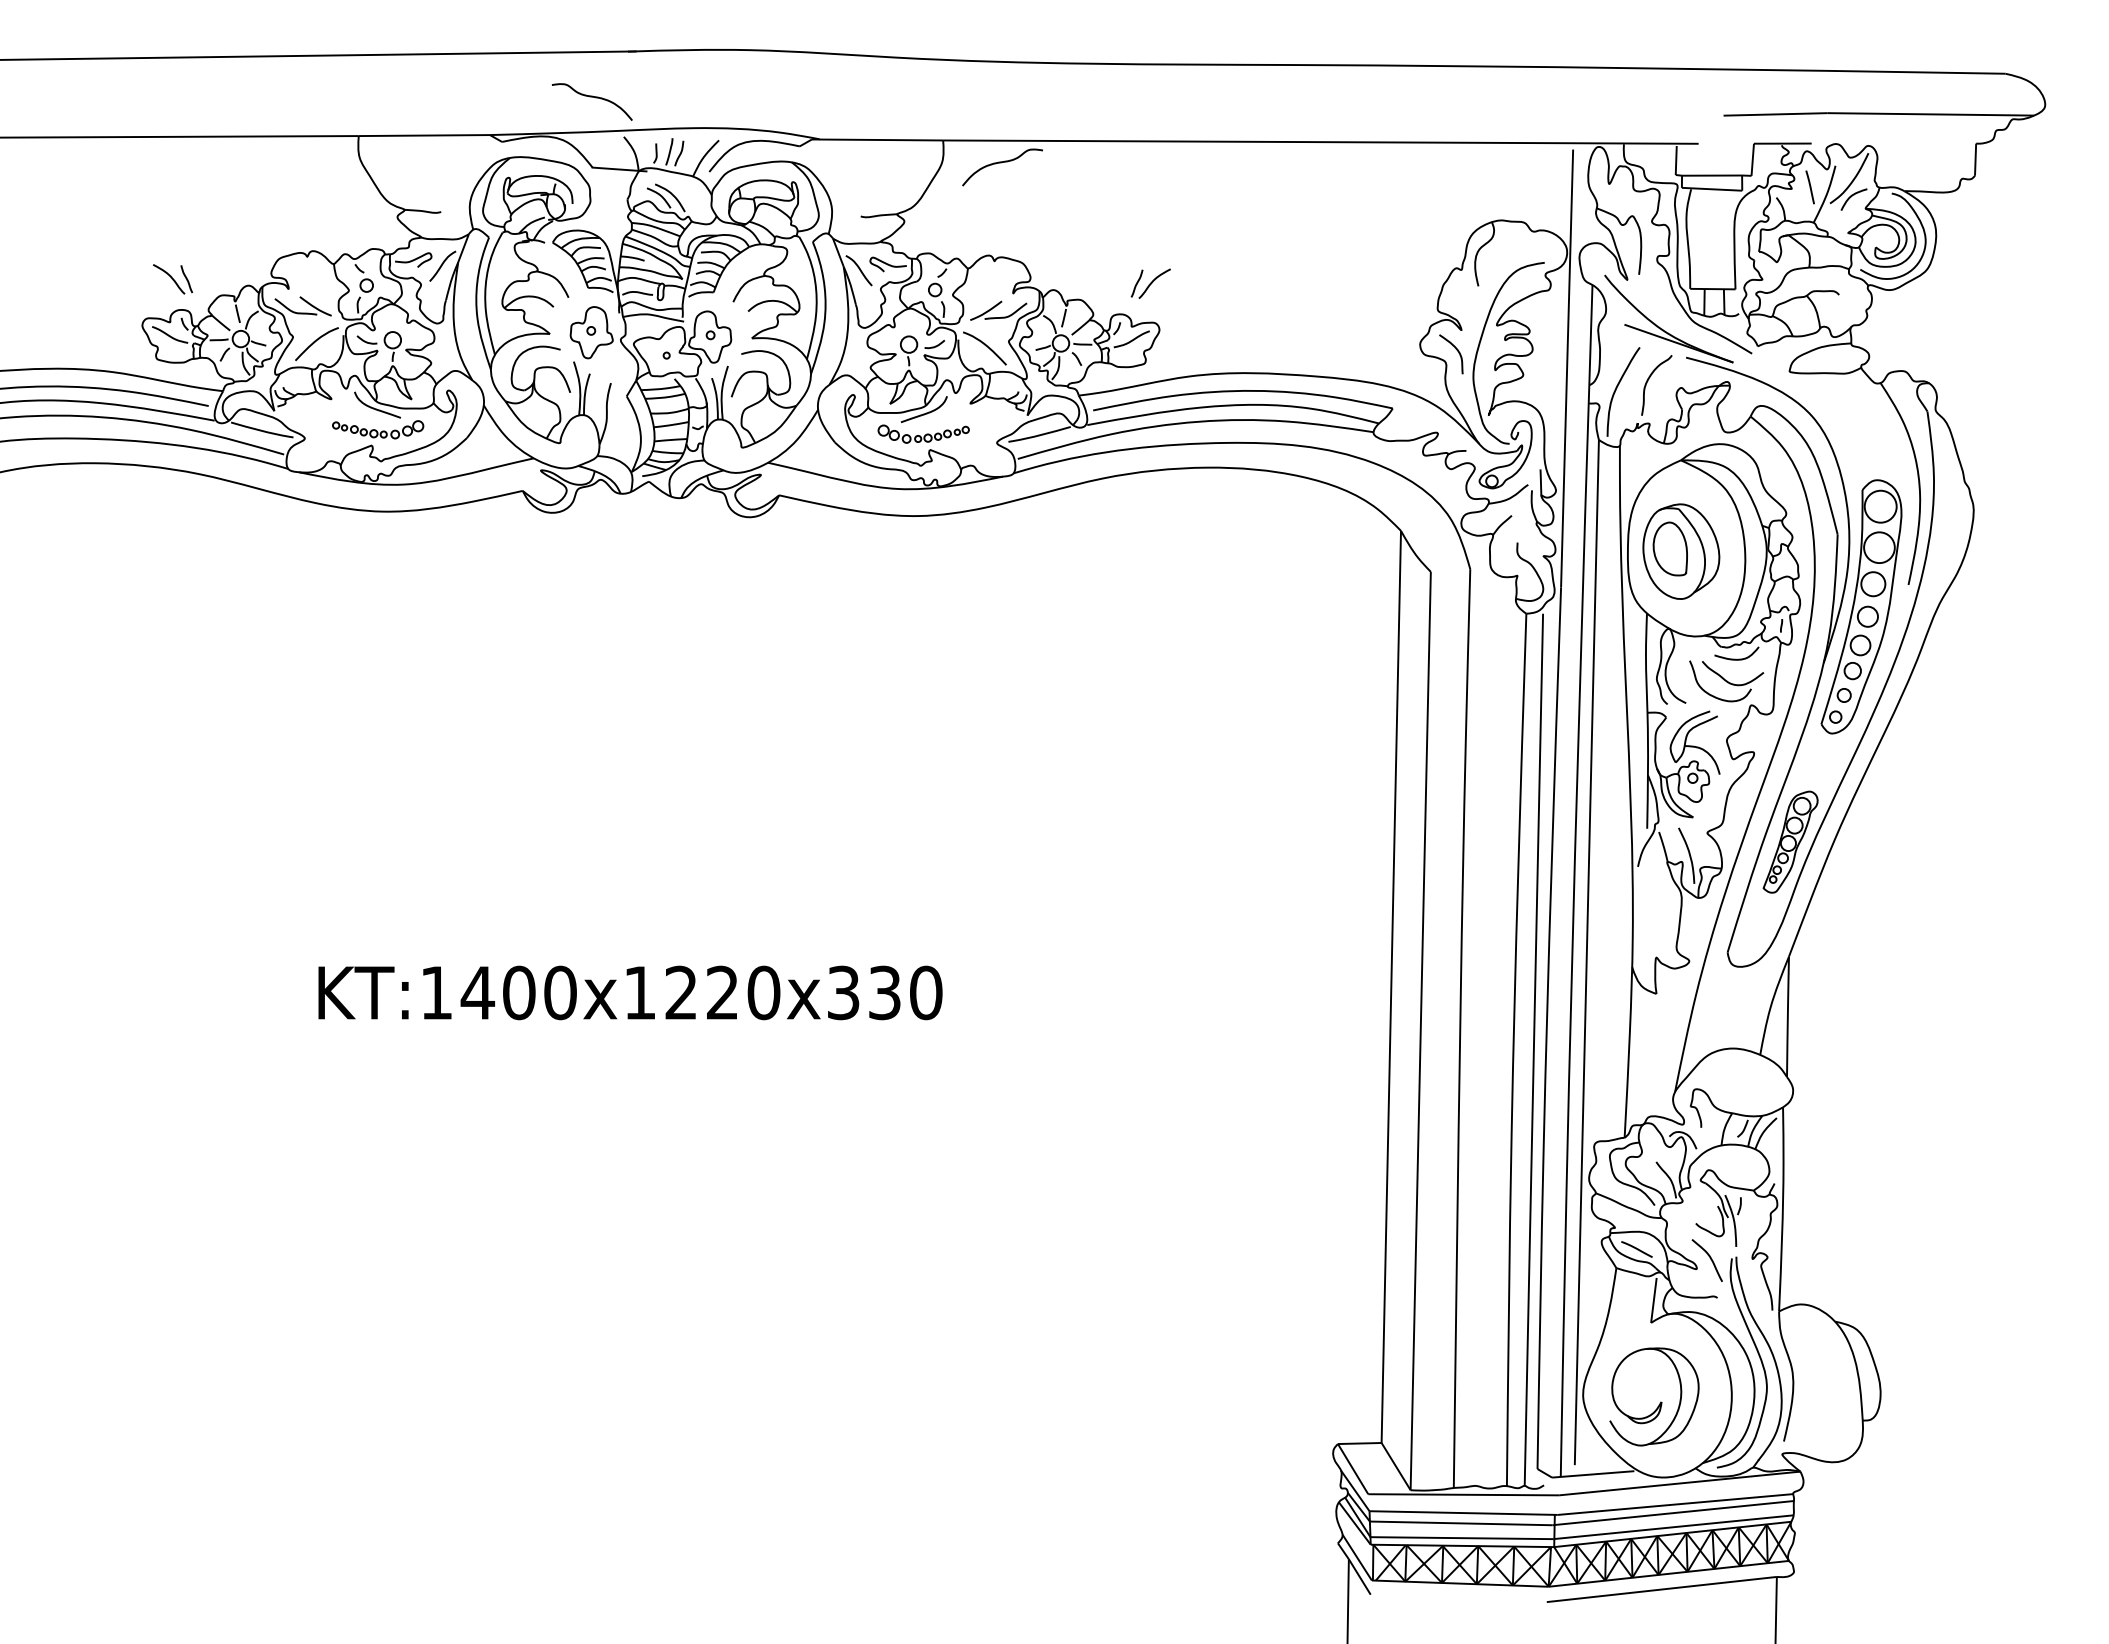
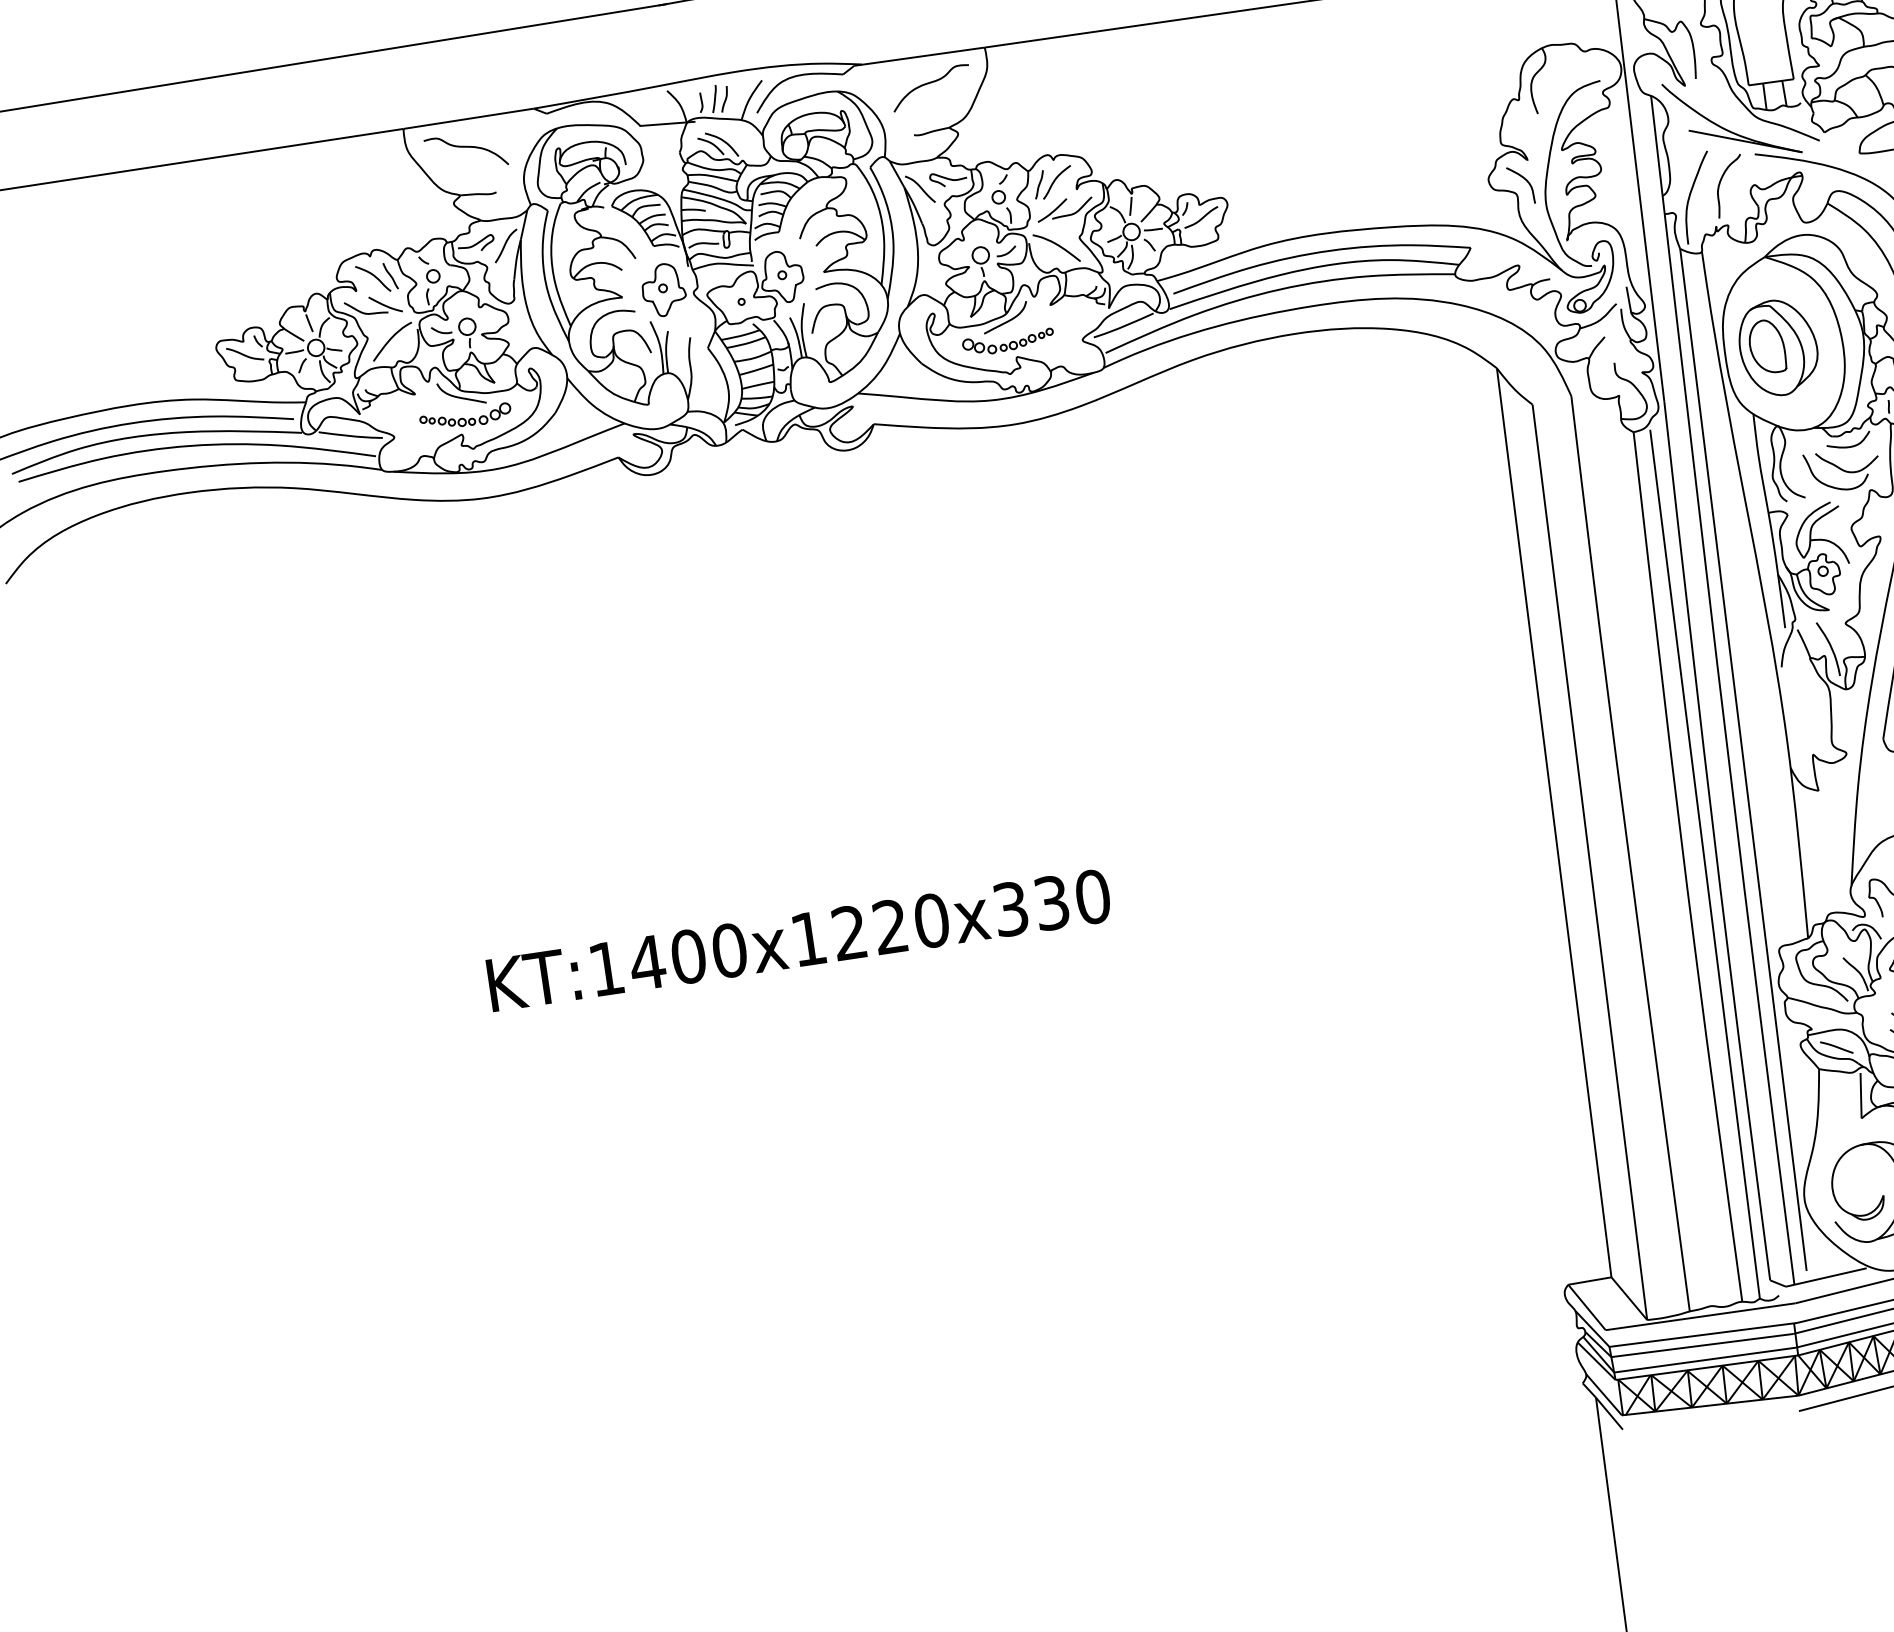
curve: (591, 97) -> (464, 147), moved
curve: (1001, 163) -> (929, 84), moved
part: (173, 279) -> (377, 278), moved
part: (1150, 283) -> (1052, 182), moved

